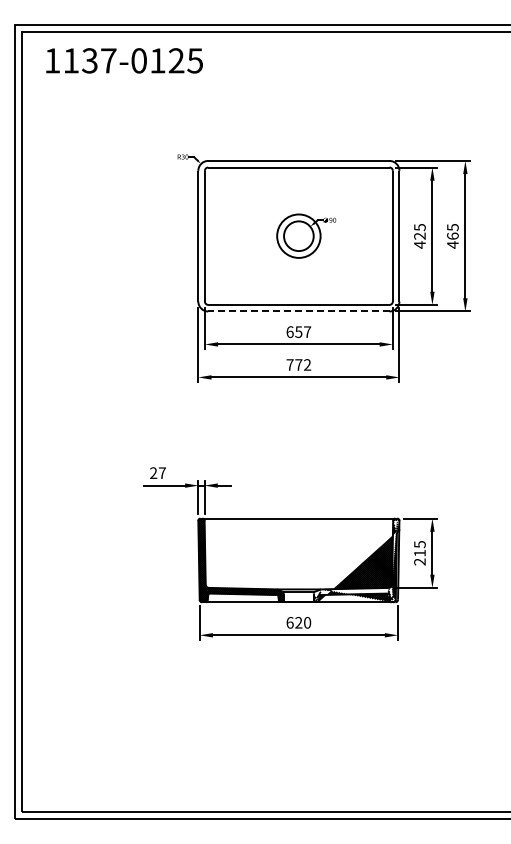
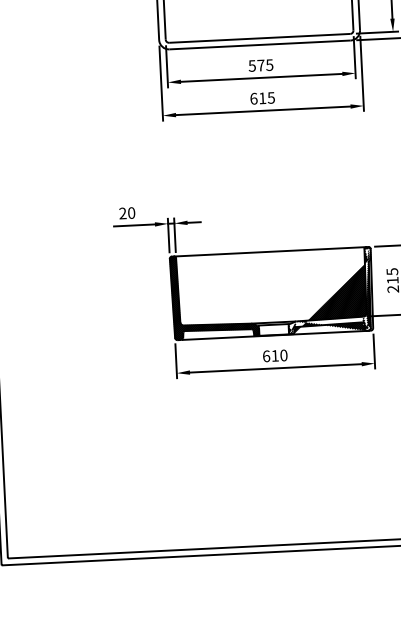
line: (298, 311) -> (259, 44), dashed -> solid
text: (298, 331) -> (260, 64), 657 -> 575
text: (298, 364) -> (262, 97), 772 -> 615
text: (161, 473) -> (130, 213), 27 -> 20
text: (298, 622) -> (274, 355), 620 -> 610

